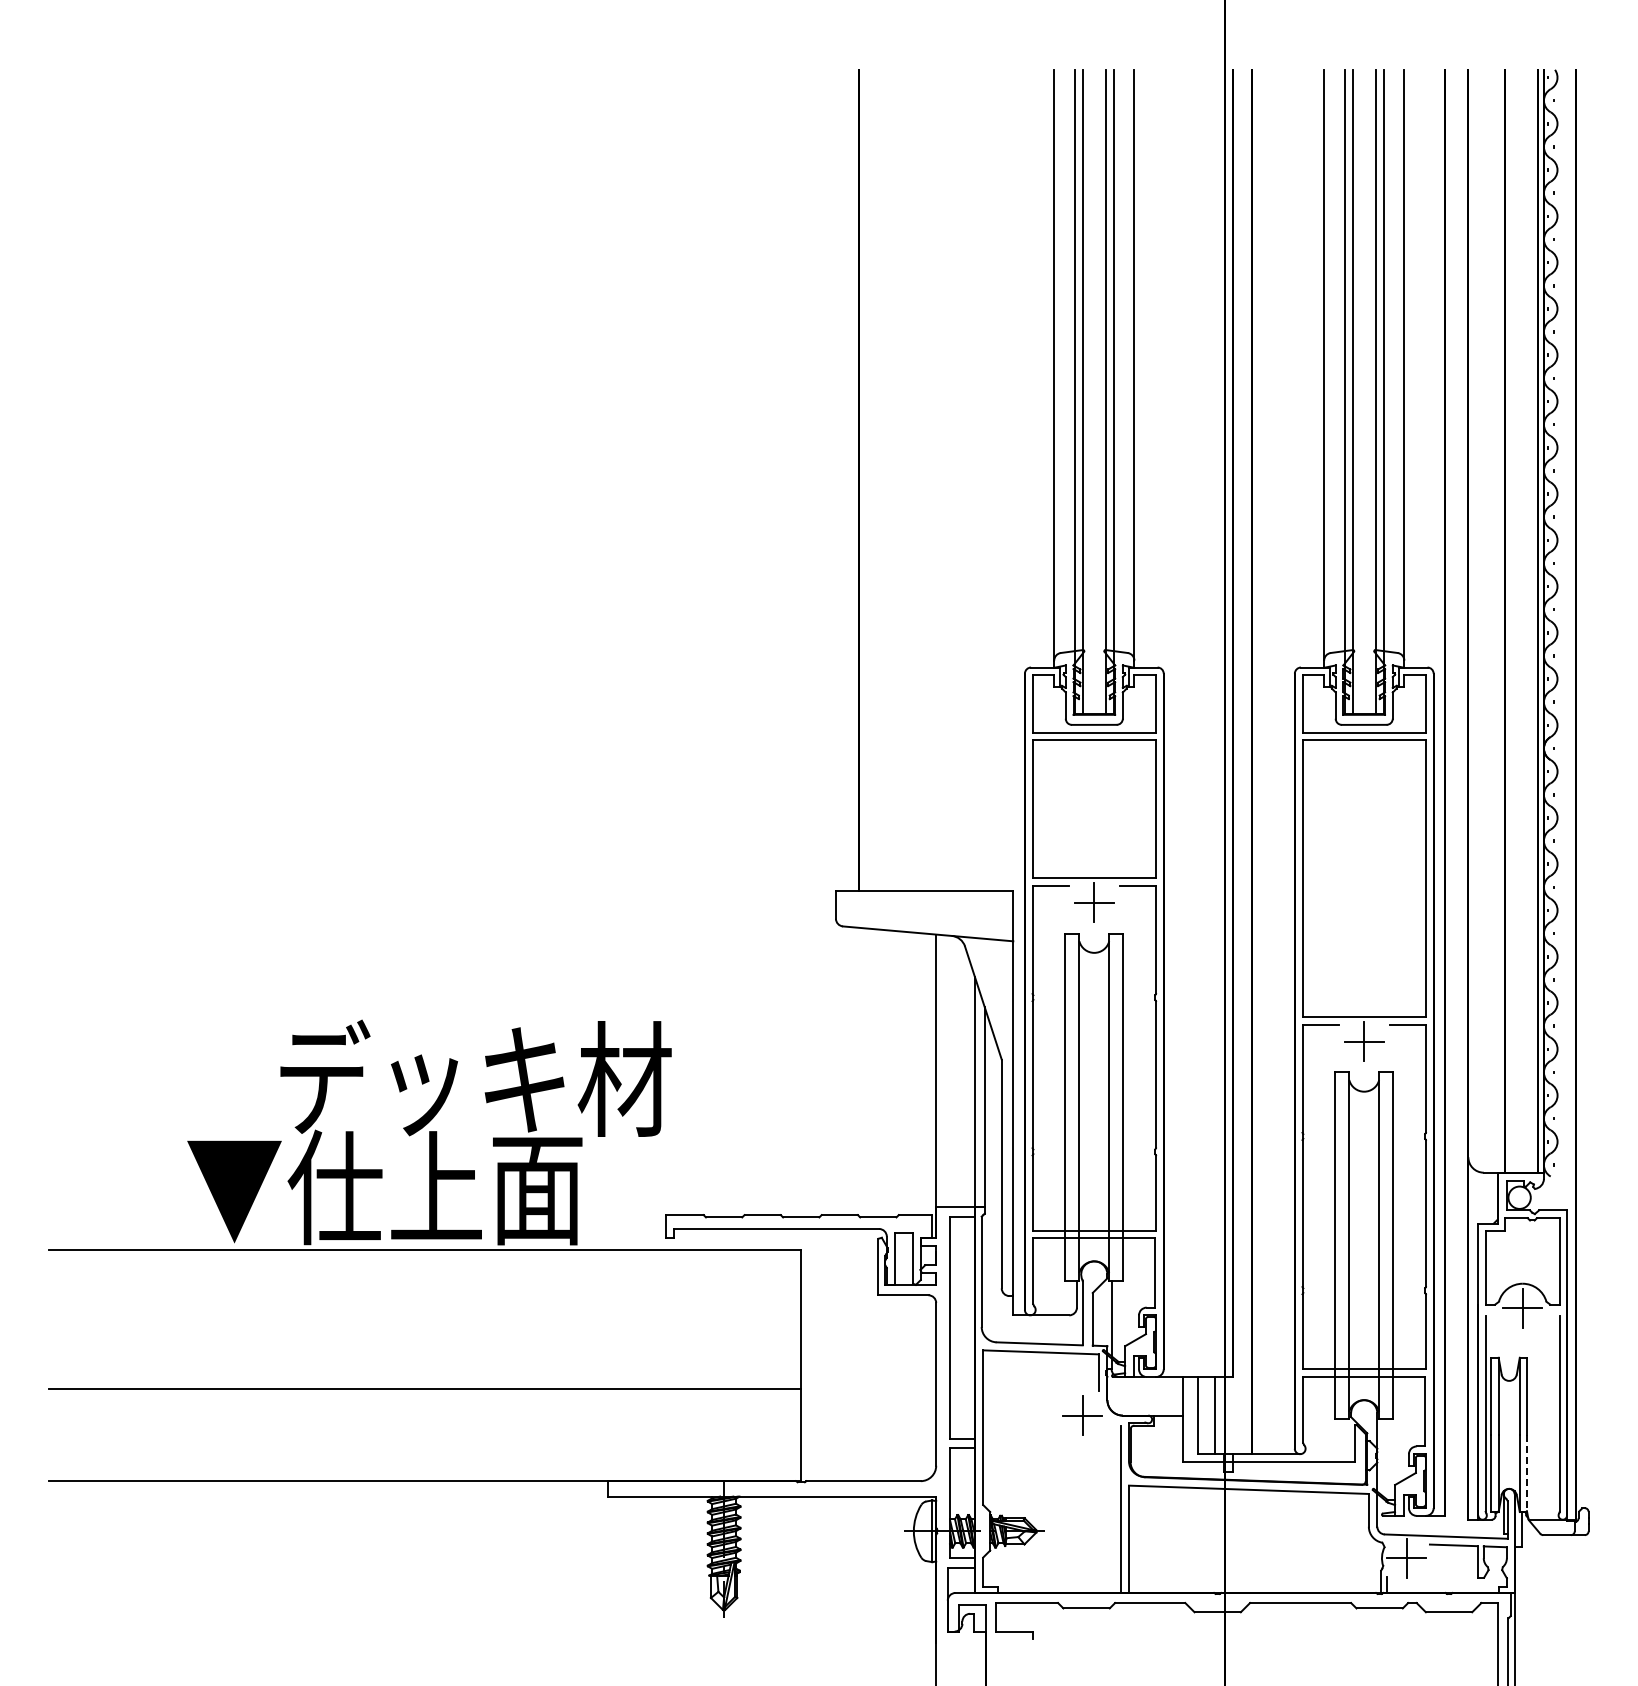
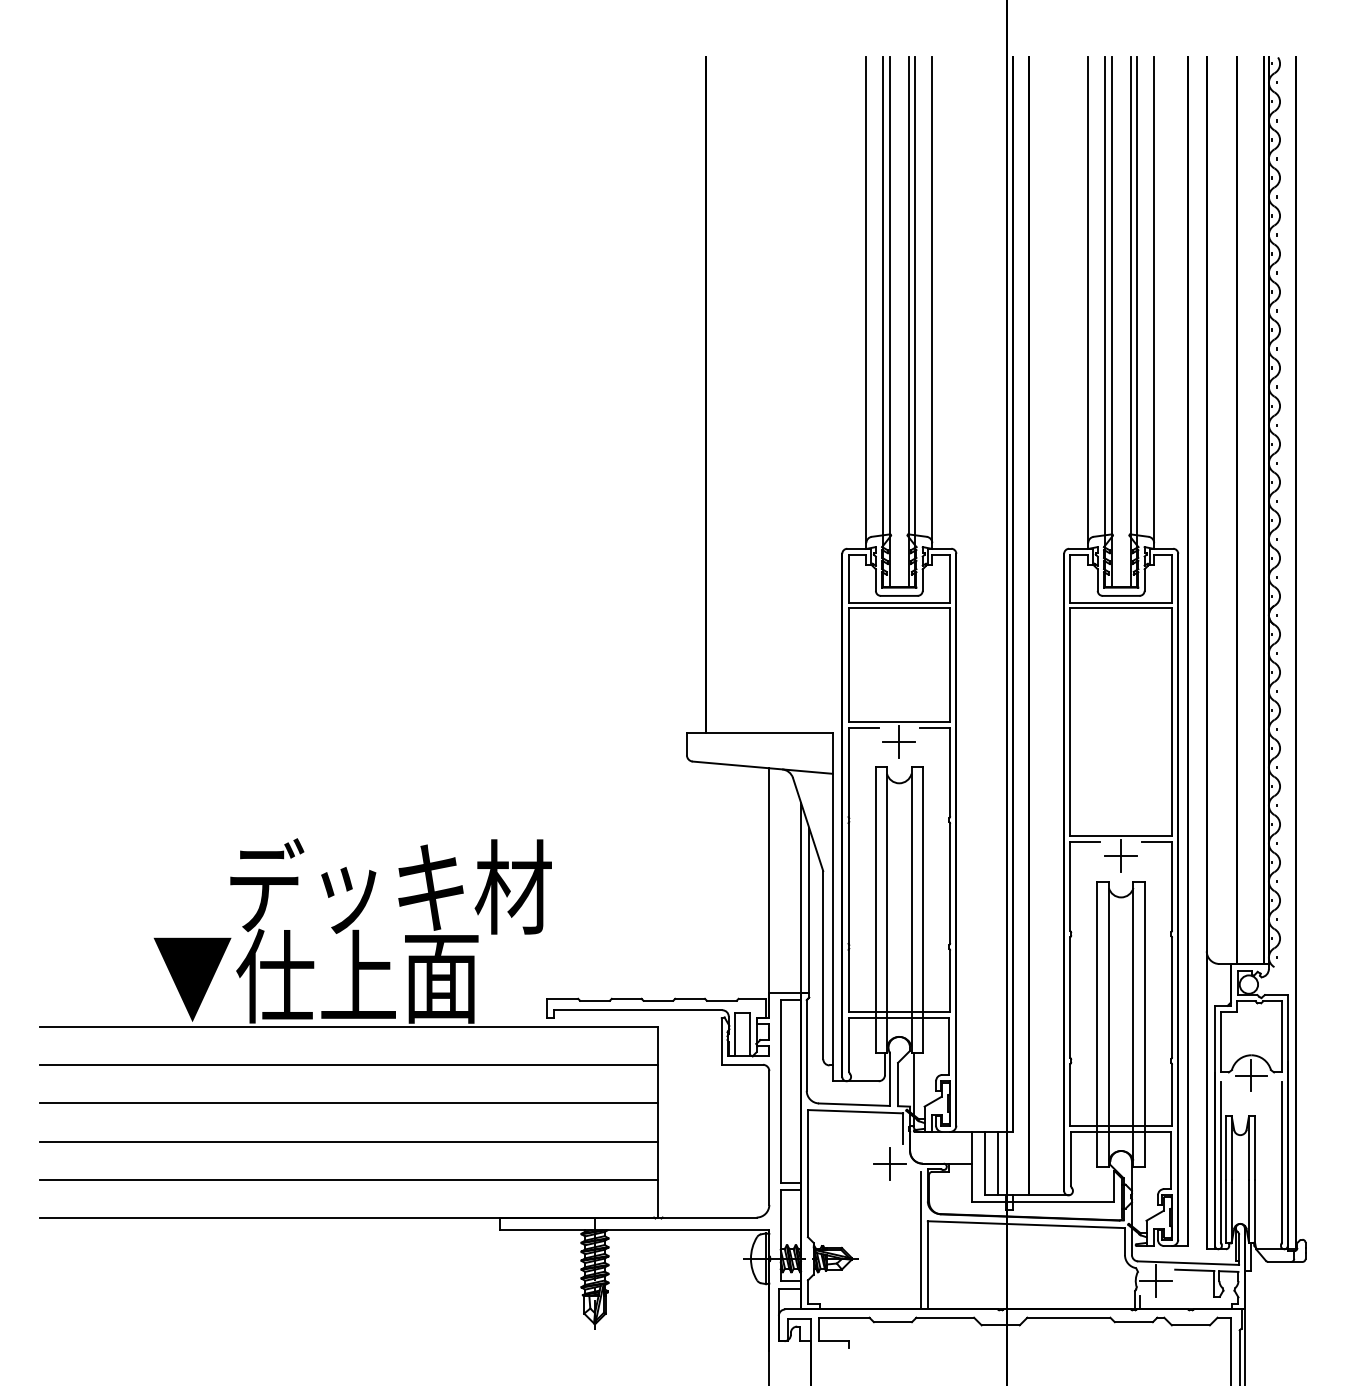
line: (425, 1296) -> (349, 1065), added
line: (425, 1342) -> (349, 1103), added
line: (425, 1434) -> (349, 1179), added
line: (1526, 1473) -> (1254, 1211), dashed -> solid

